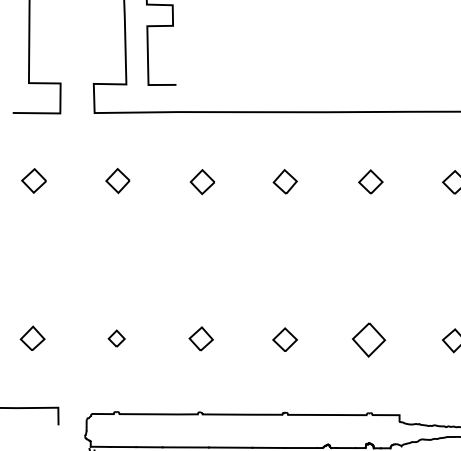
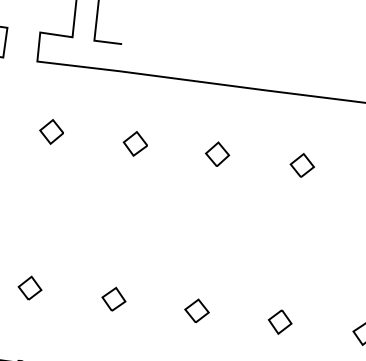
part: (116, 338) -> (29, 287), size x1.43
part: (368, 340) -> (279, 322), size x0.71

